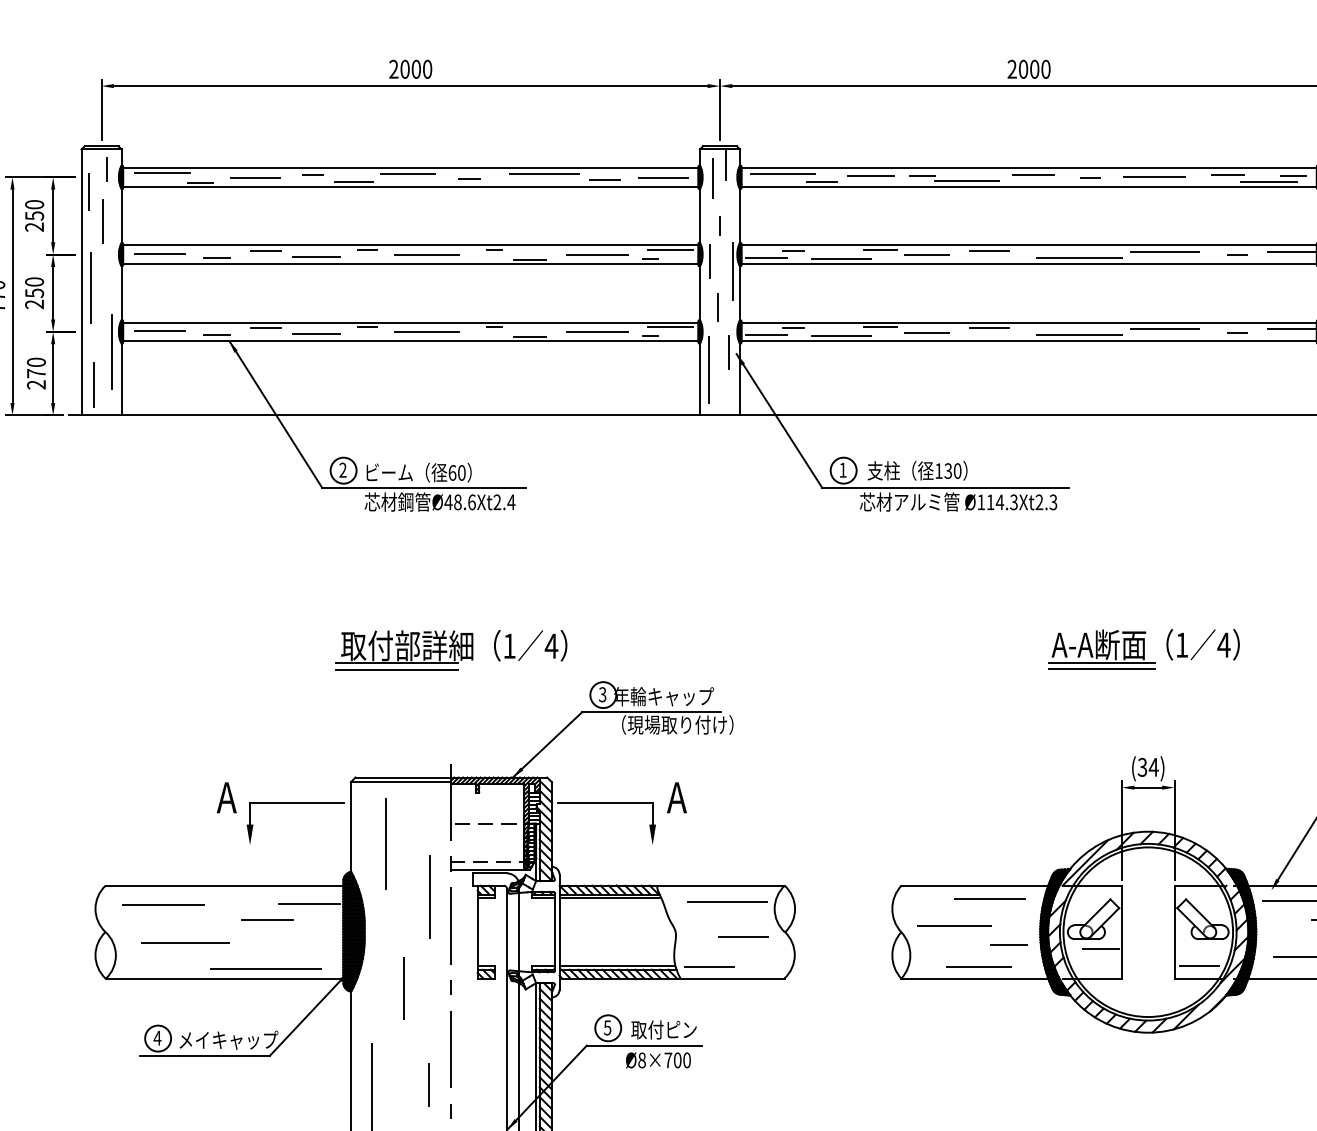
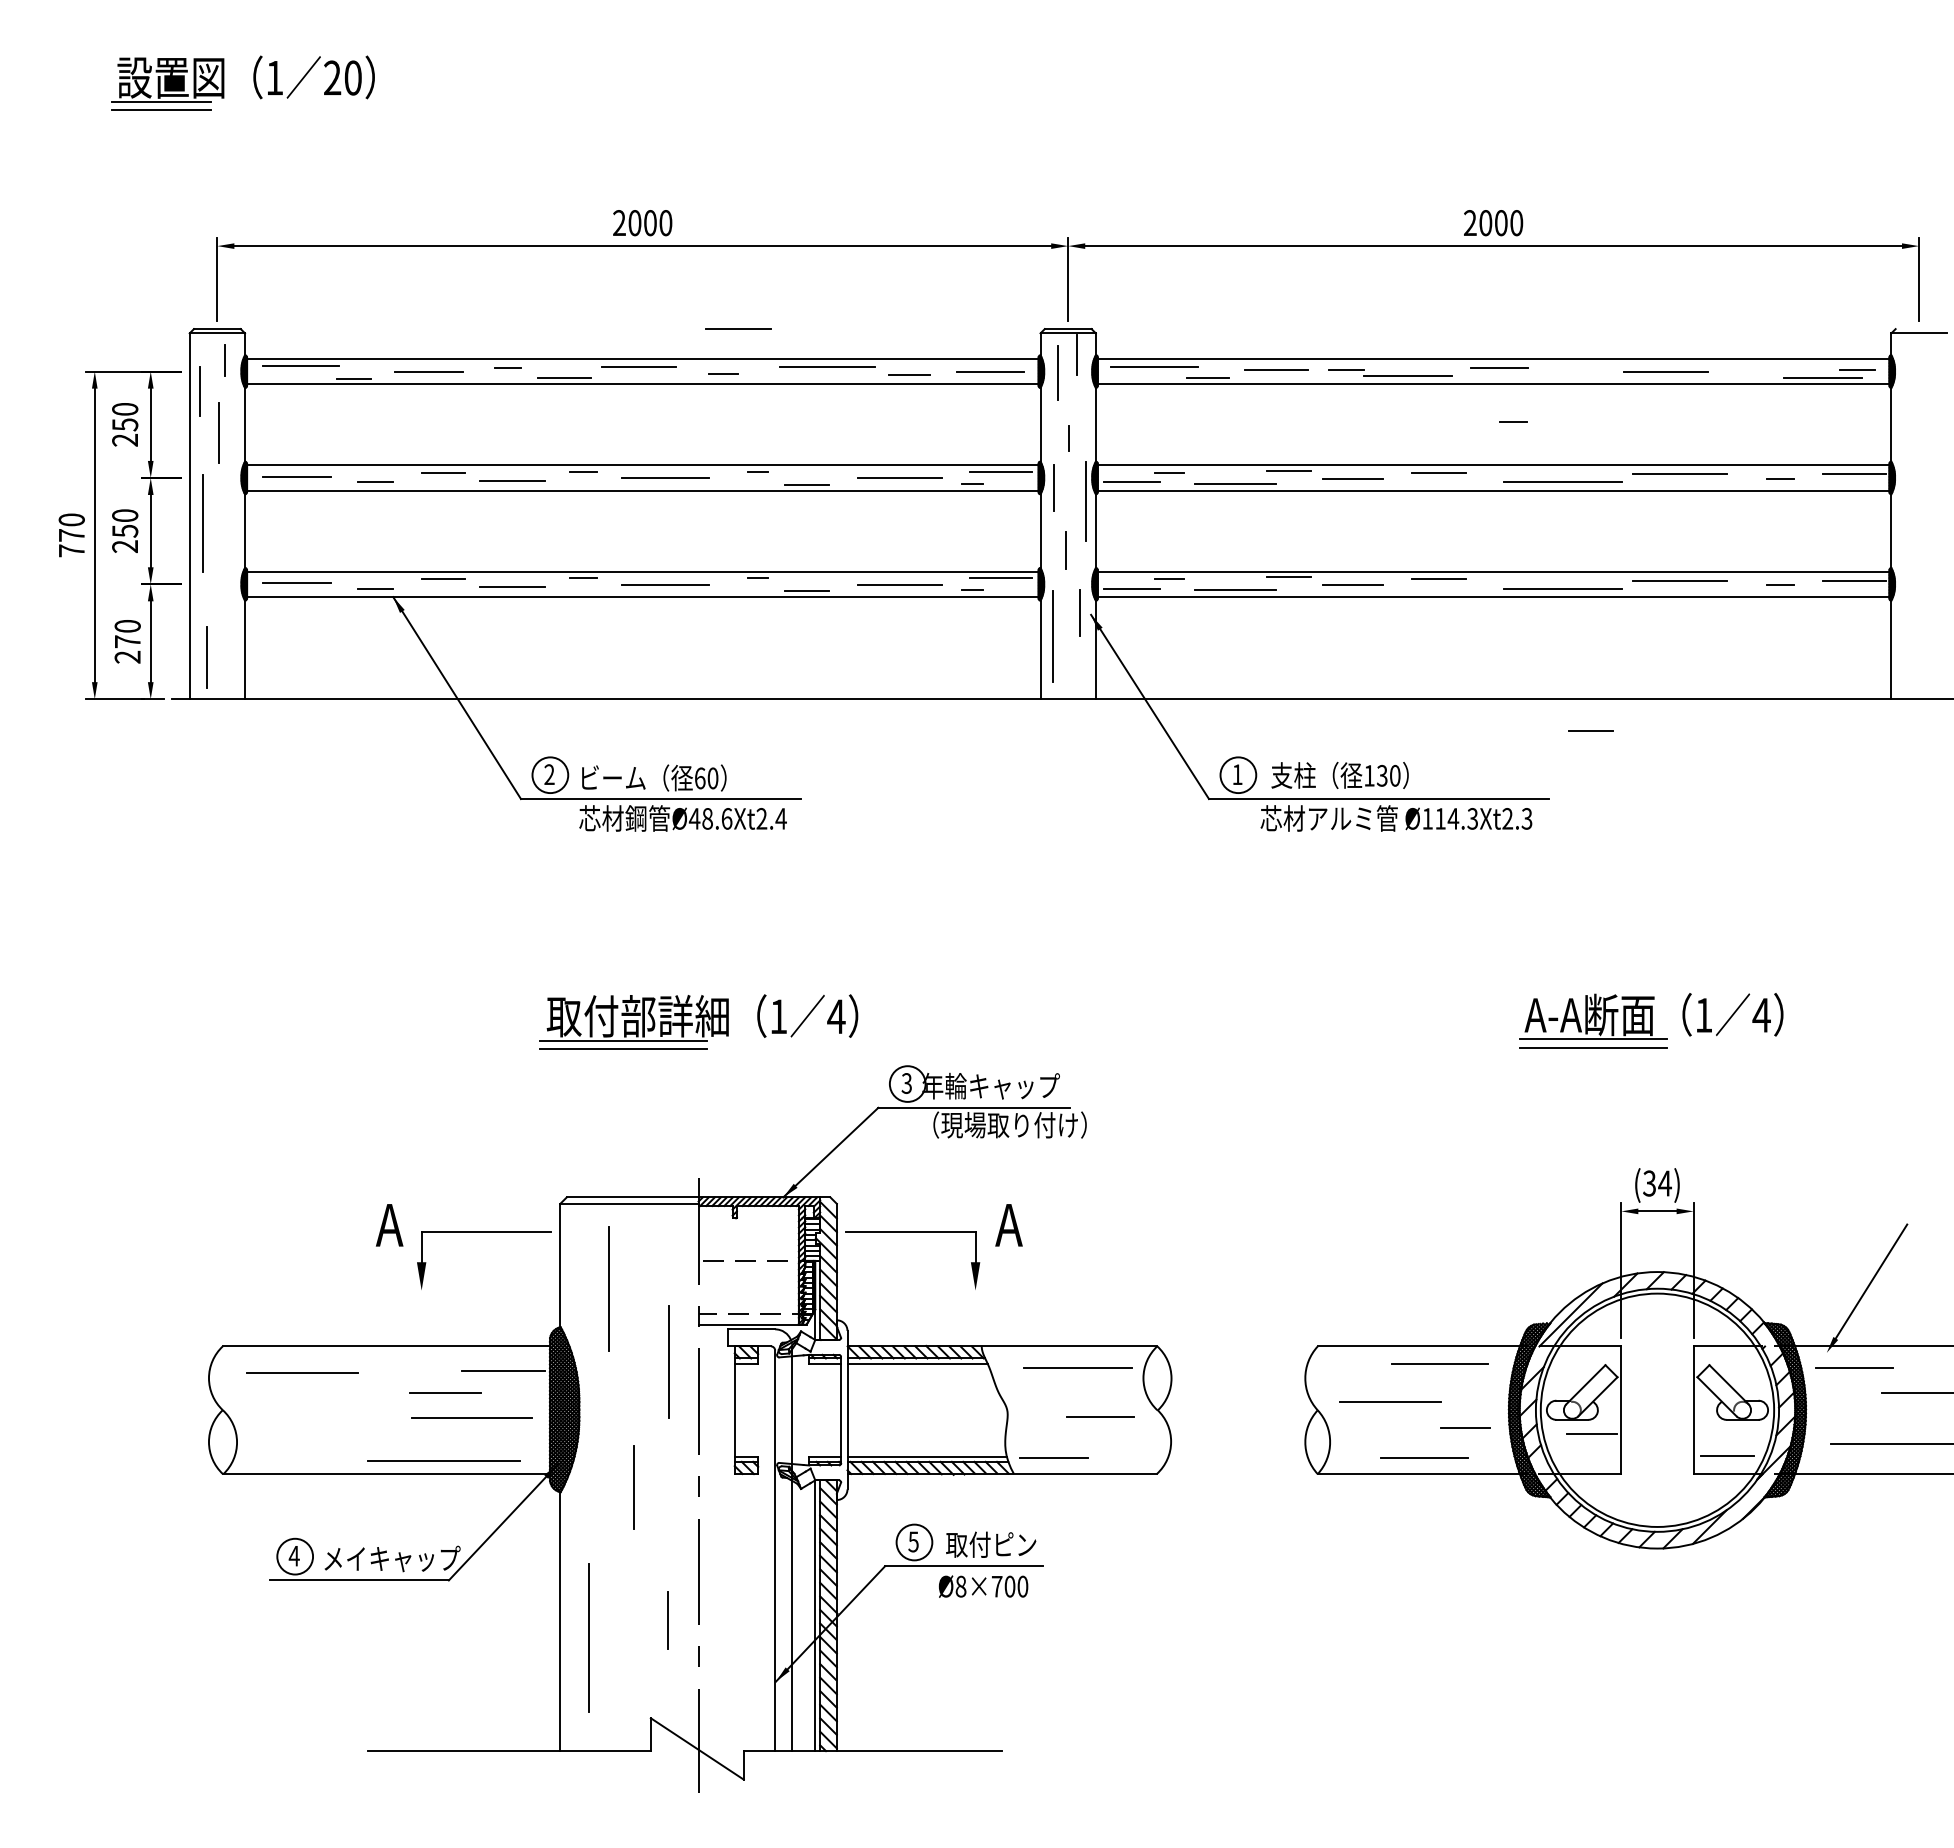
line: (480, 145) -> (738, 328), added
line: (1227, 174) -> (1590, 730), moved
line: (1090, 177) -> (1513, 421), moved
line: (111, 351) -> (231, 611), removed
line: (185, 942) -> (471, 1417), moved

